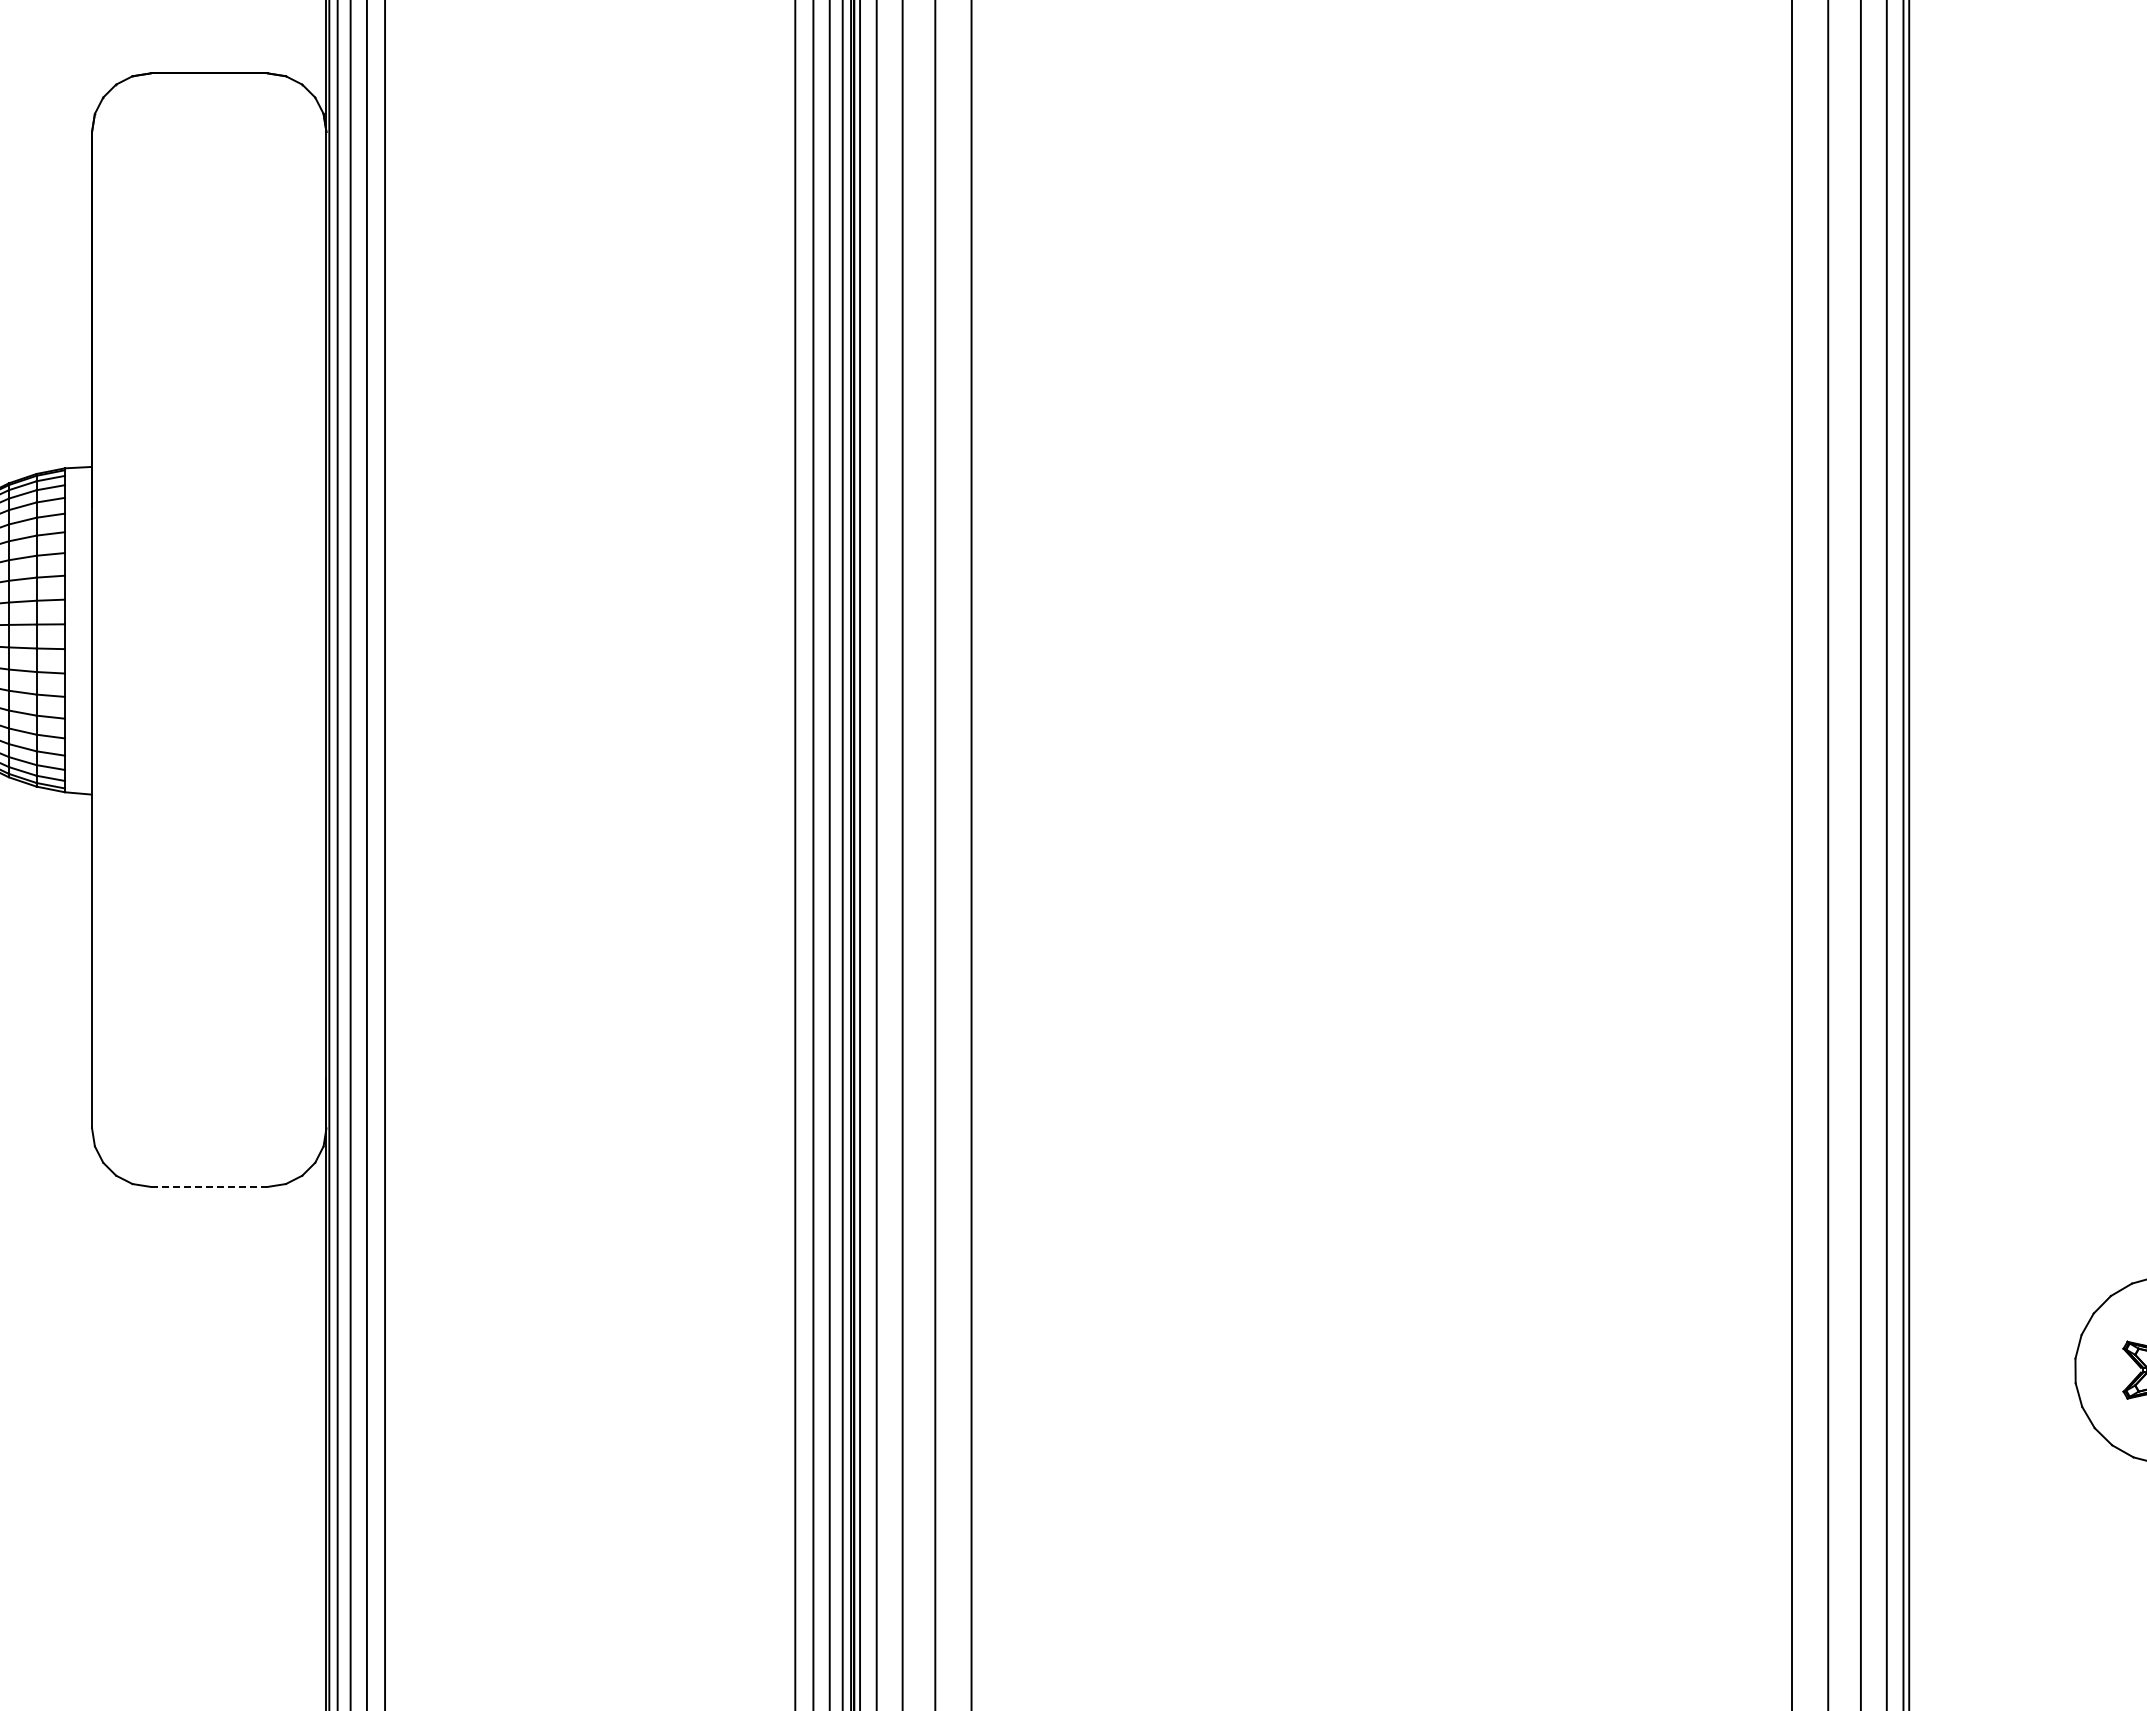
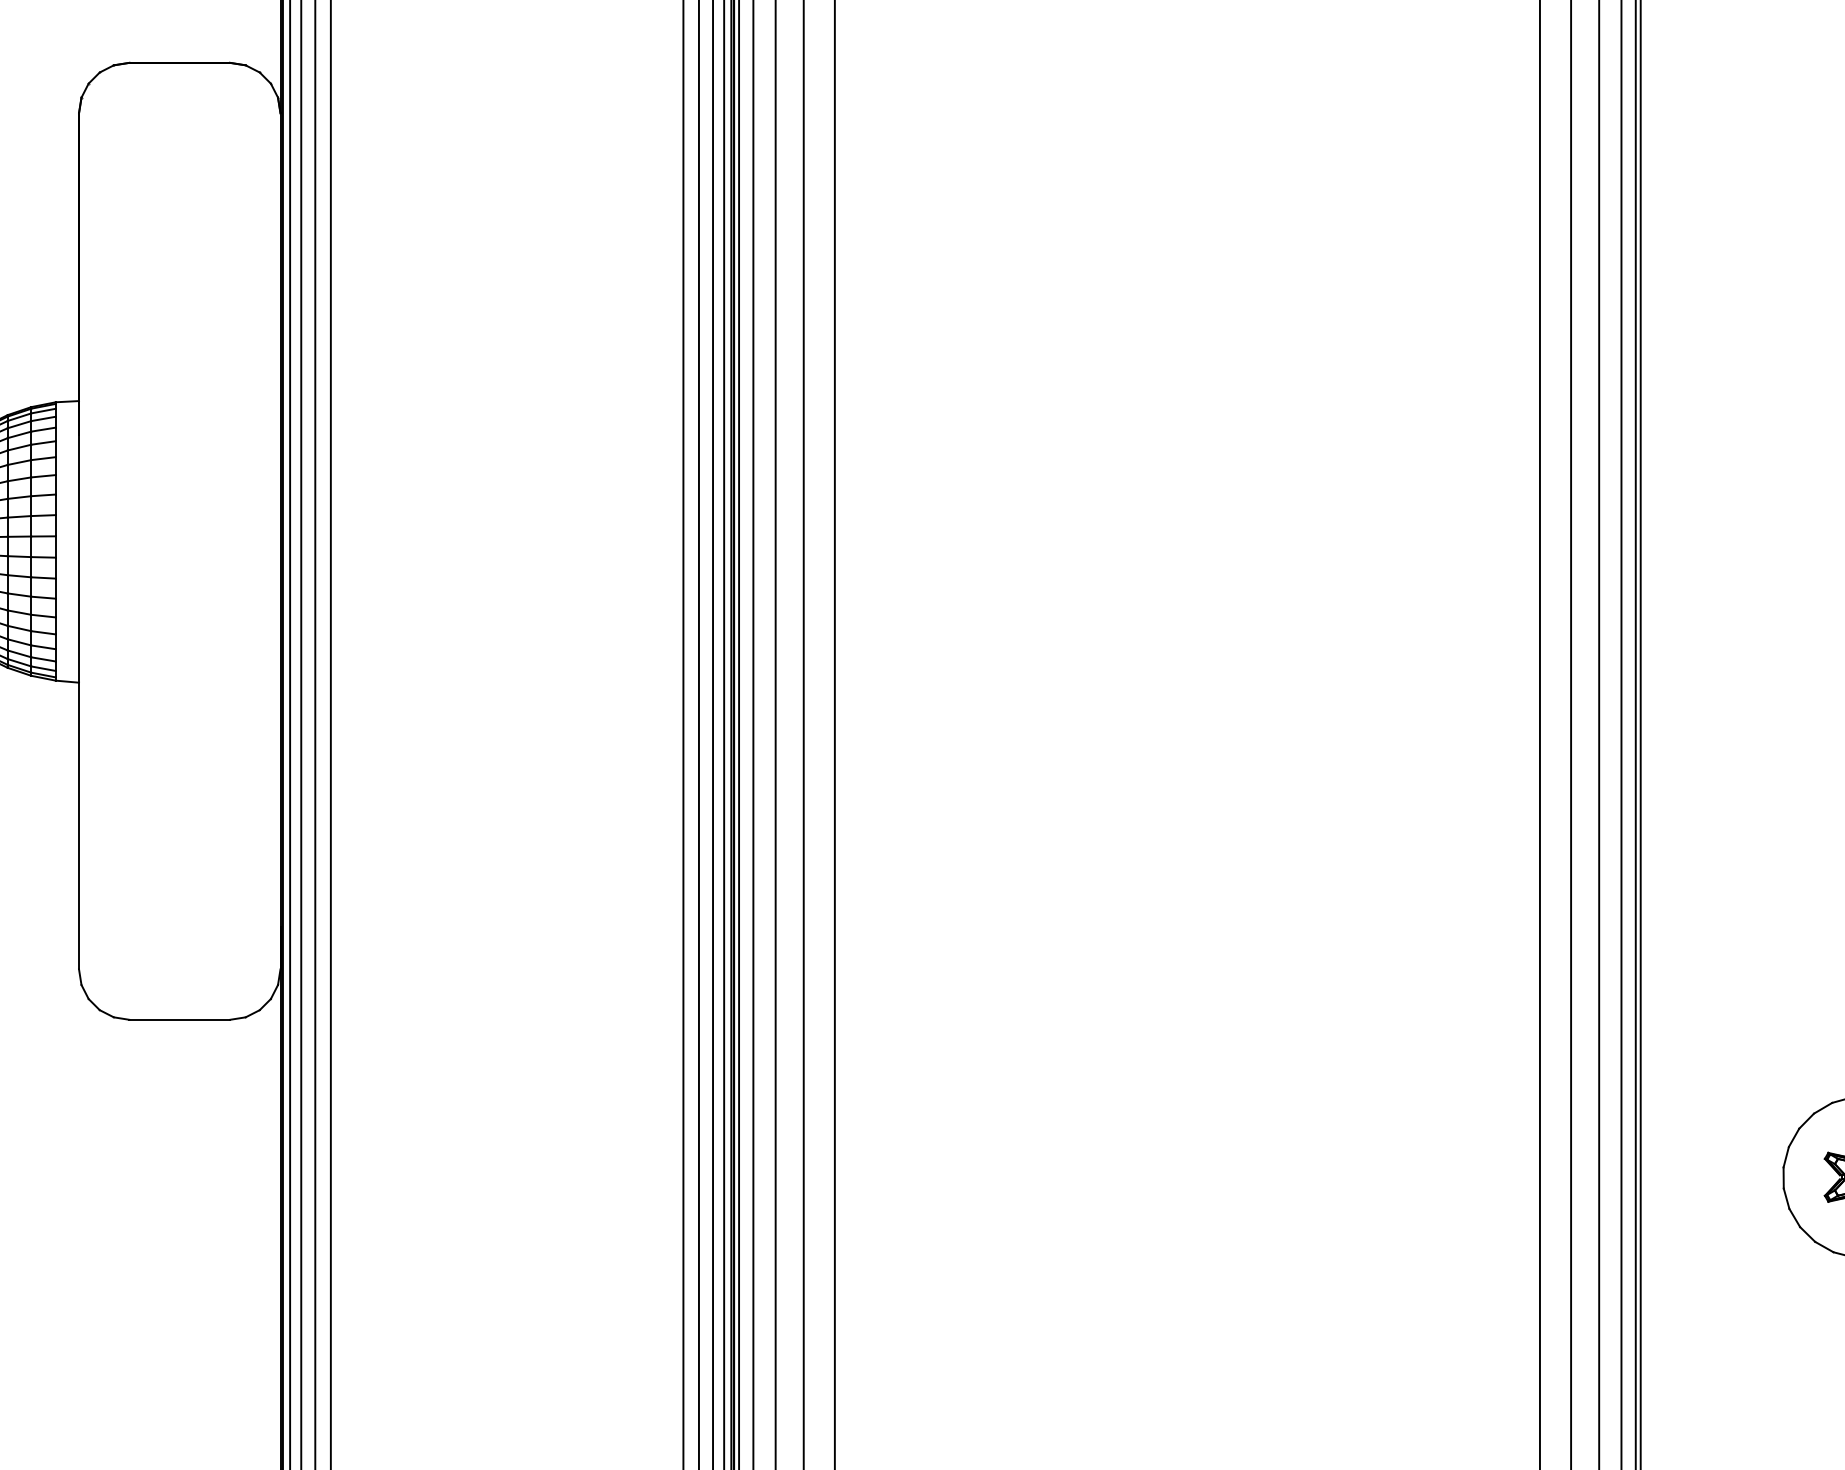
line: (209, 1186) -> (179, 1019), dashed -> solid

